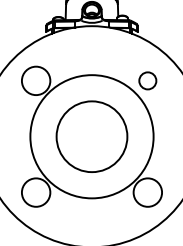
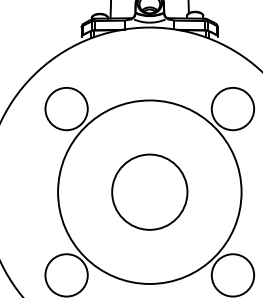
circle: (147, 80) -> (232, 108), size x1.67
circle: (91, 136) -> (149, 191), size x0.71

